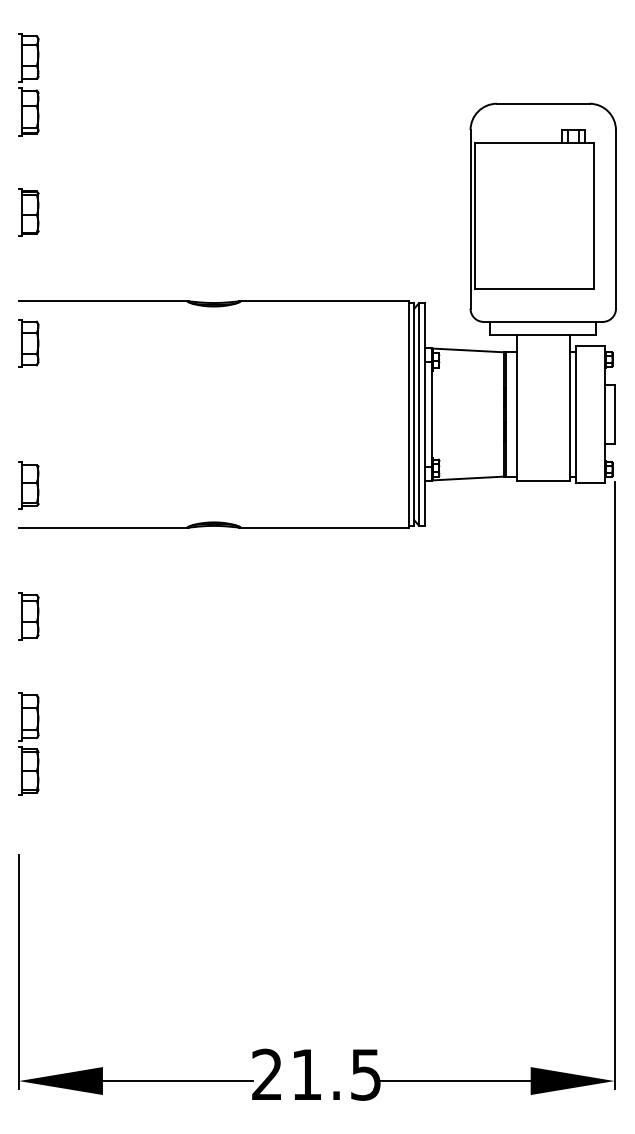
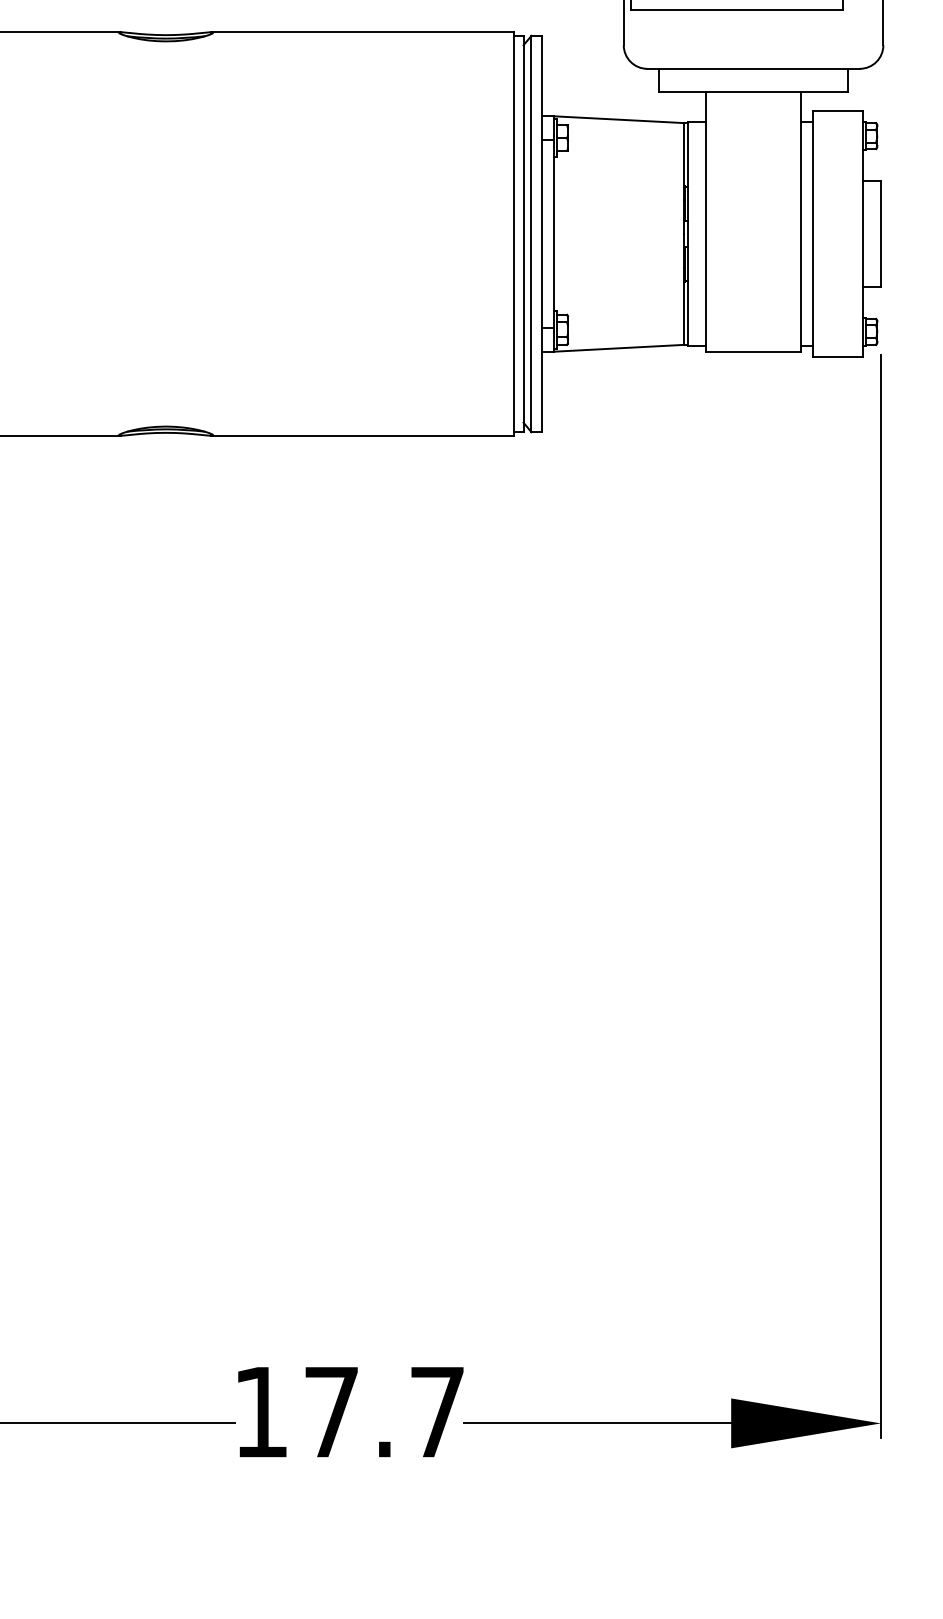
text: (316, 1074) -> (348, 1411), 21.5 -> 17.7

